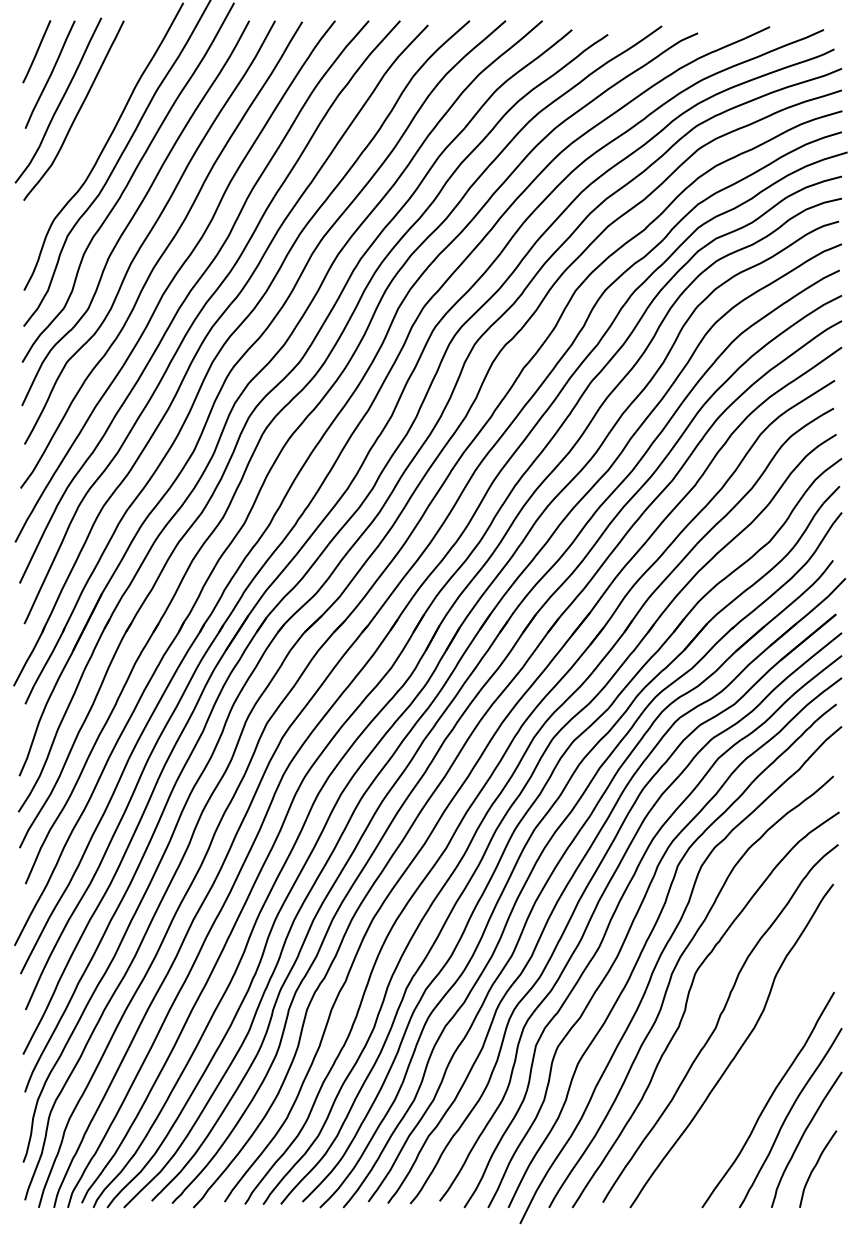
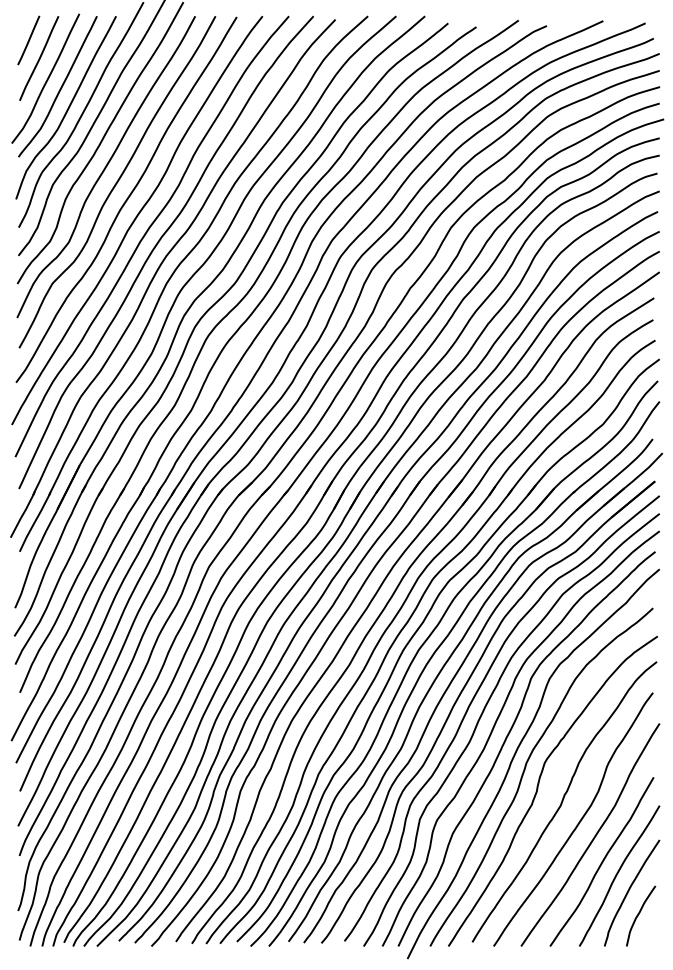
curve: (86, 138) -> (67, 108), added
curve: (758, 1066) -> (594, 835), added

